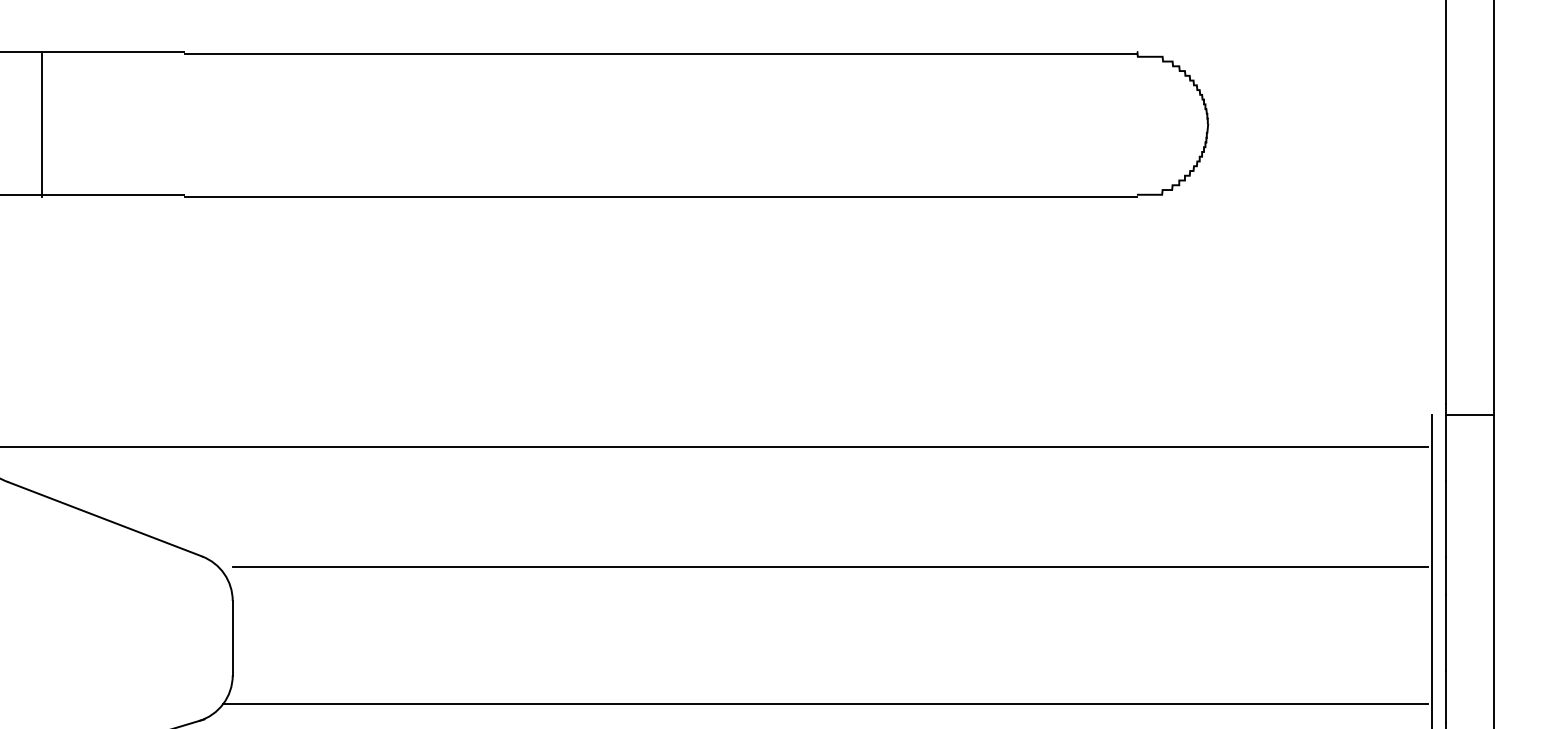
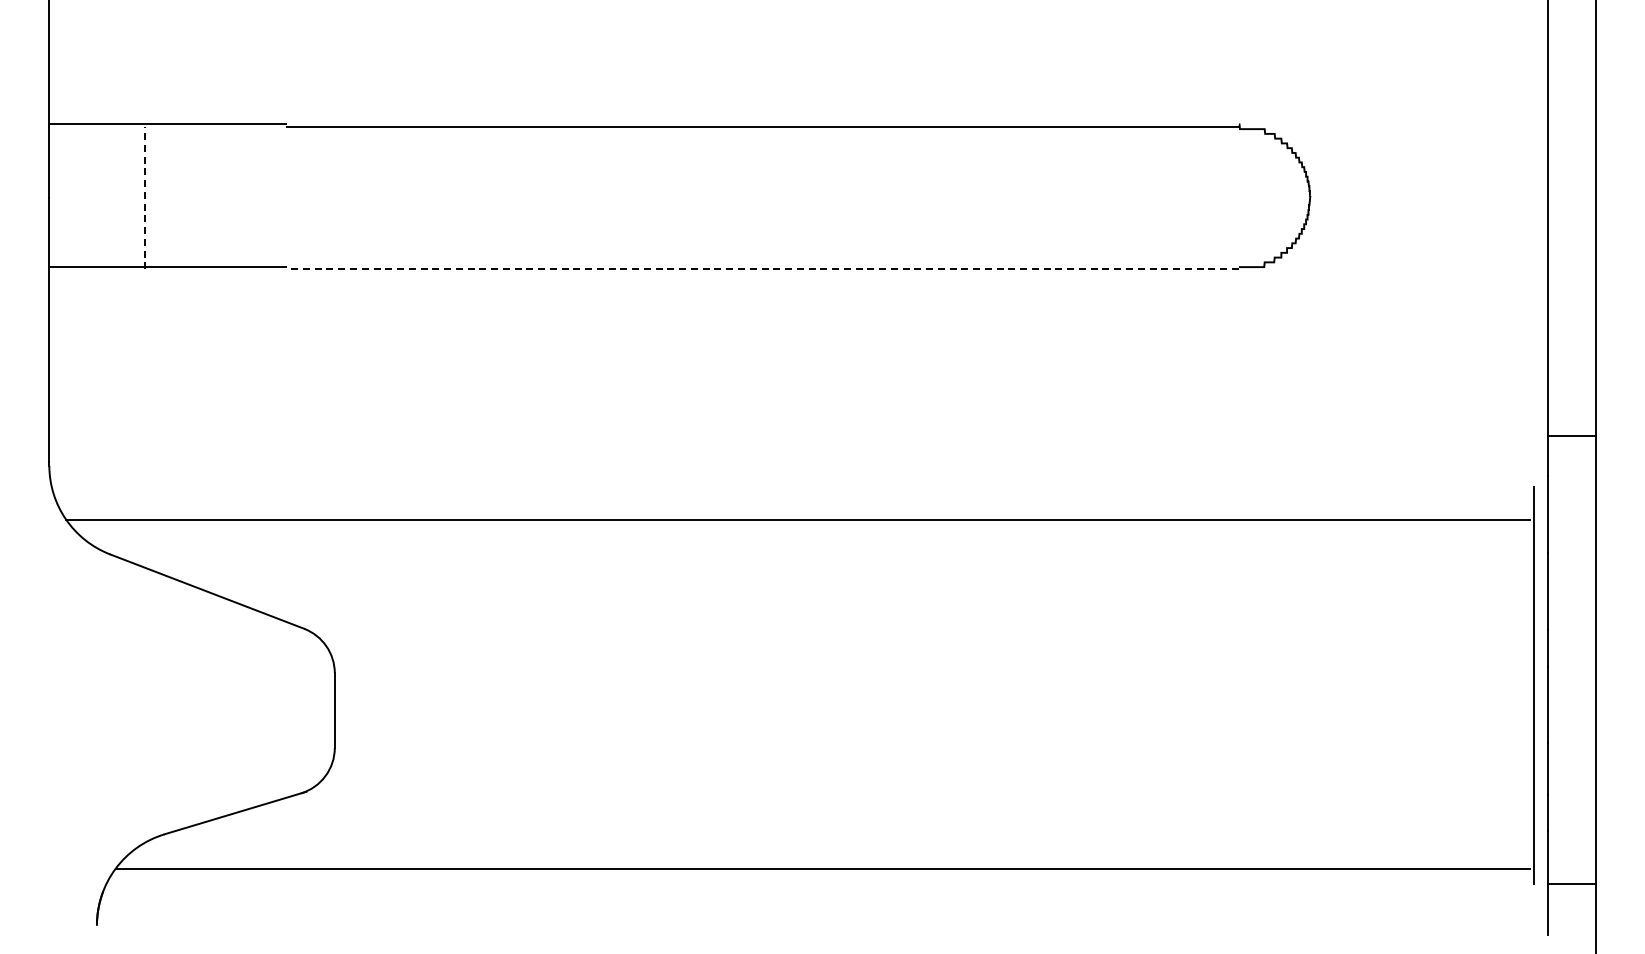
line: (42, 125) -> (144, 197), solid -> dashed
line: (661, 197) -> (763, 269), solid -> dashed
line: (1469, 415) -> (1571, 436), moved
line: (829, 567) -> (931, 639), removed
line: (825, 704) -> (927, 776), removed

